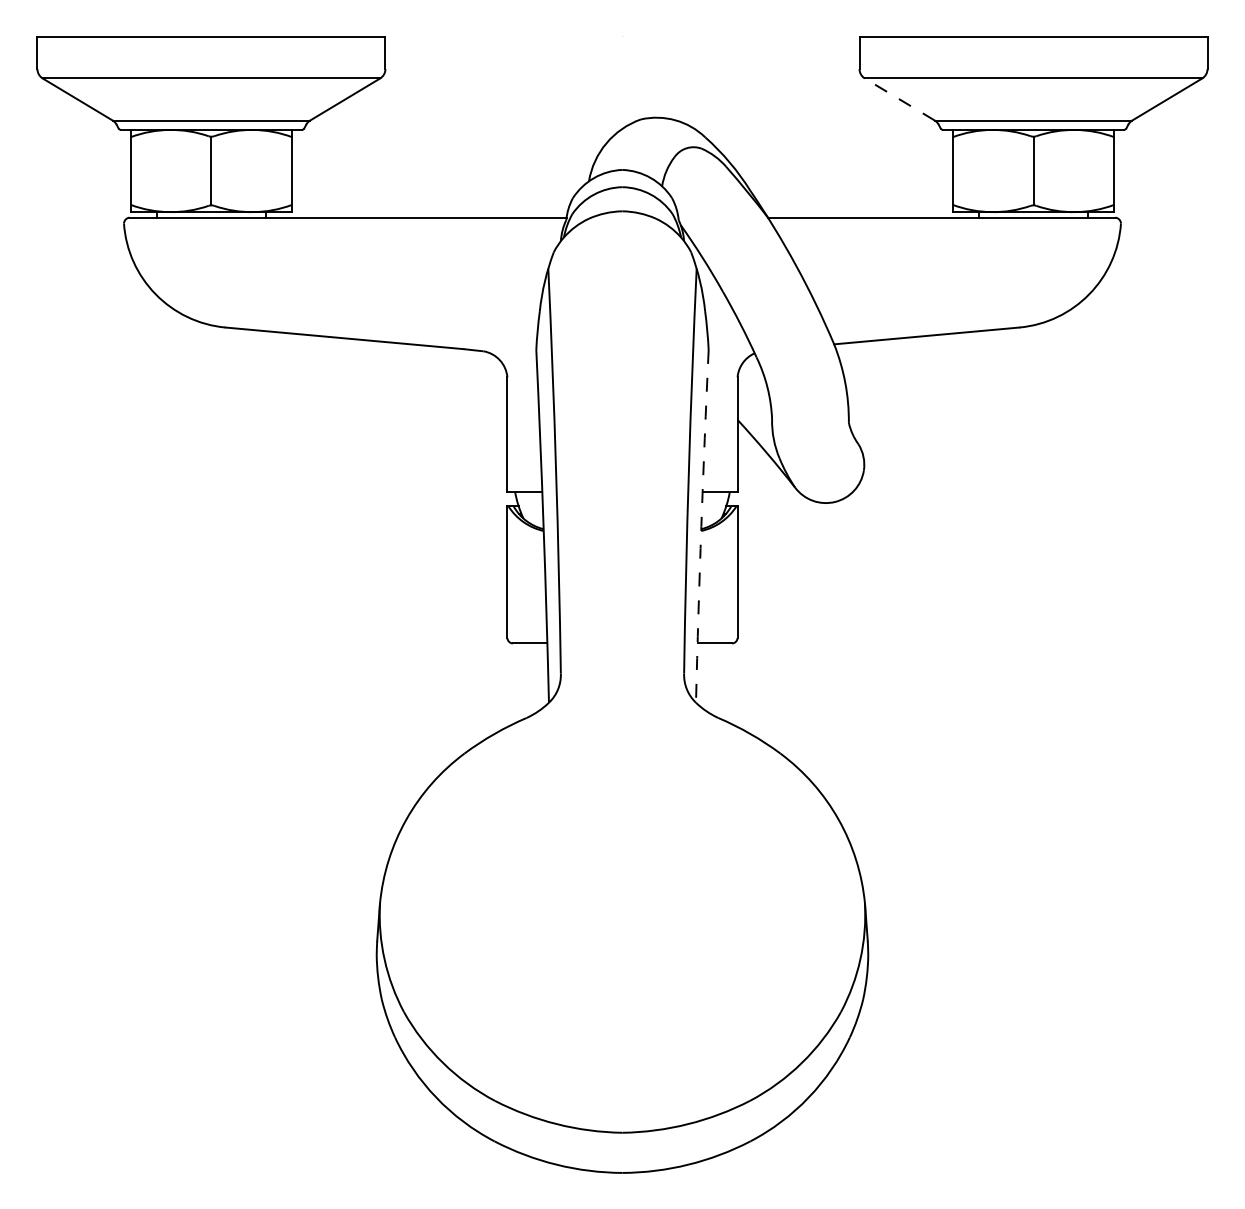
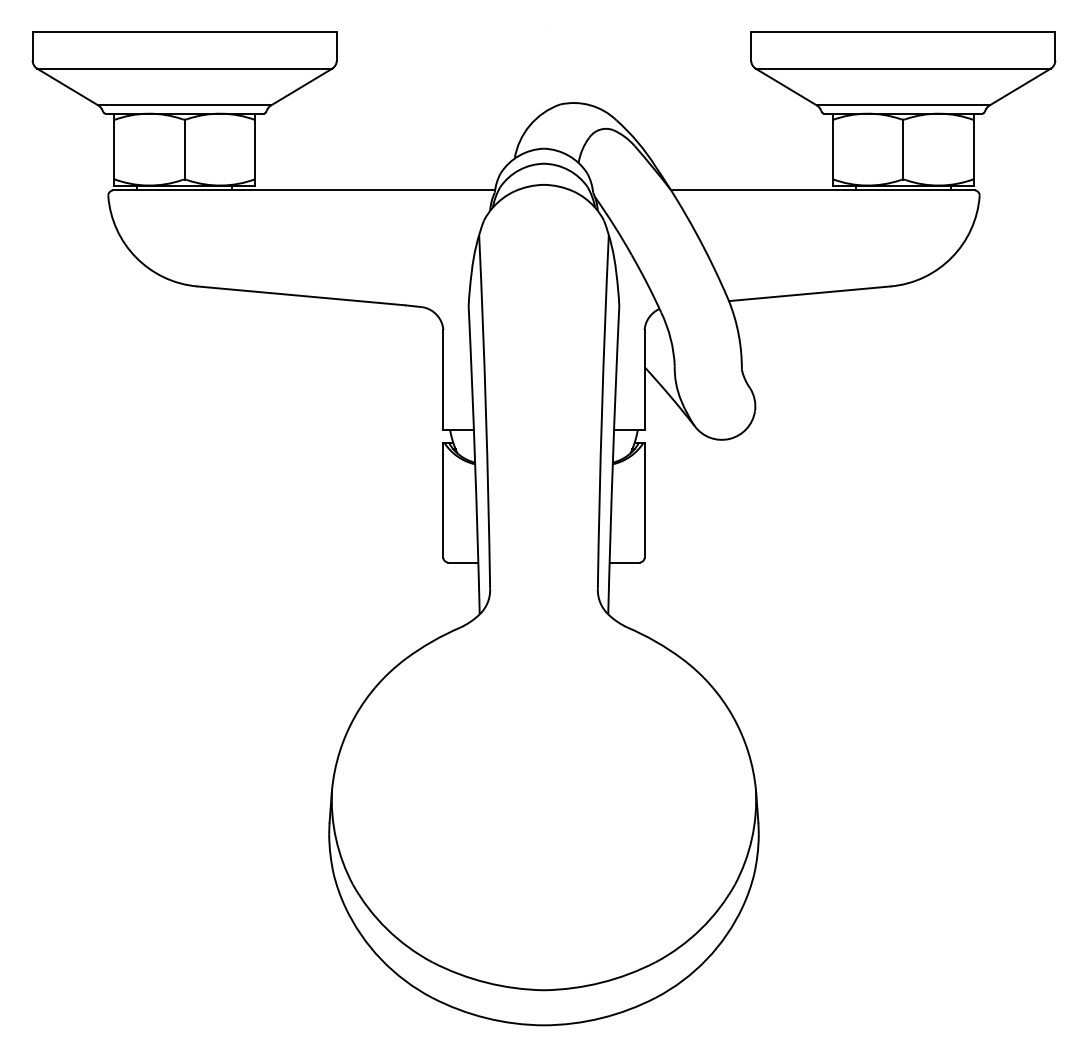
line: (899, 99) -> (786, 87), dashed -> solid
arc: (700, 526) -> (612, 460), dashed -> solid

